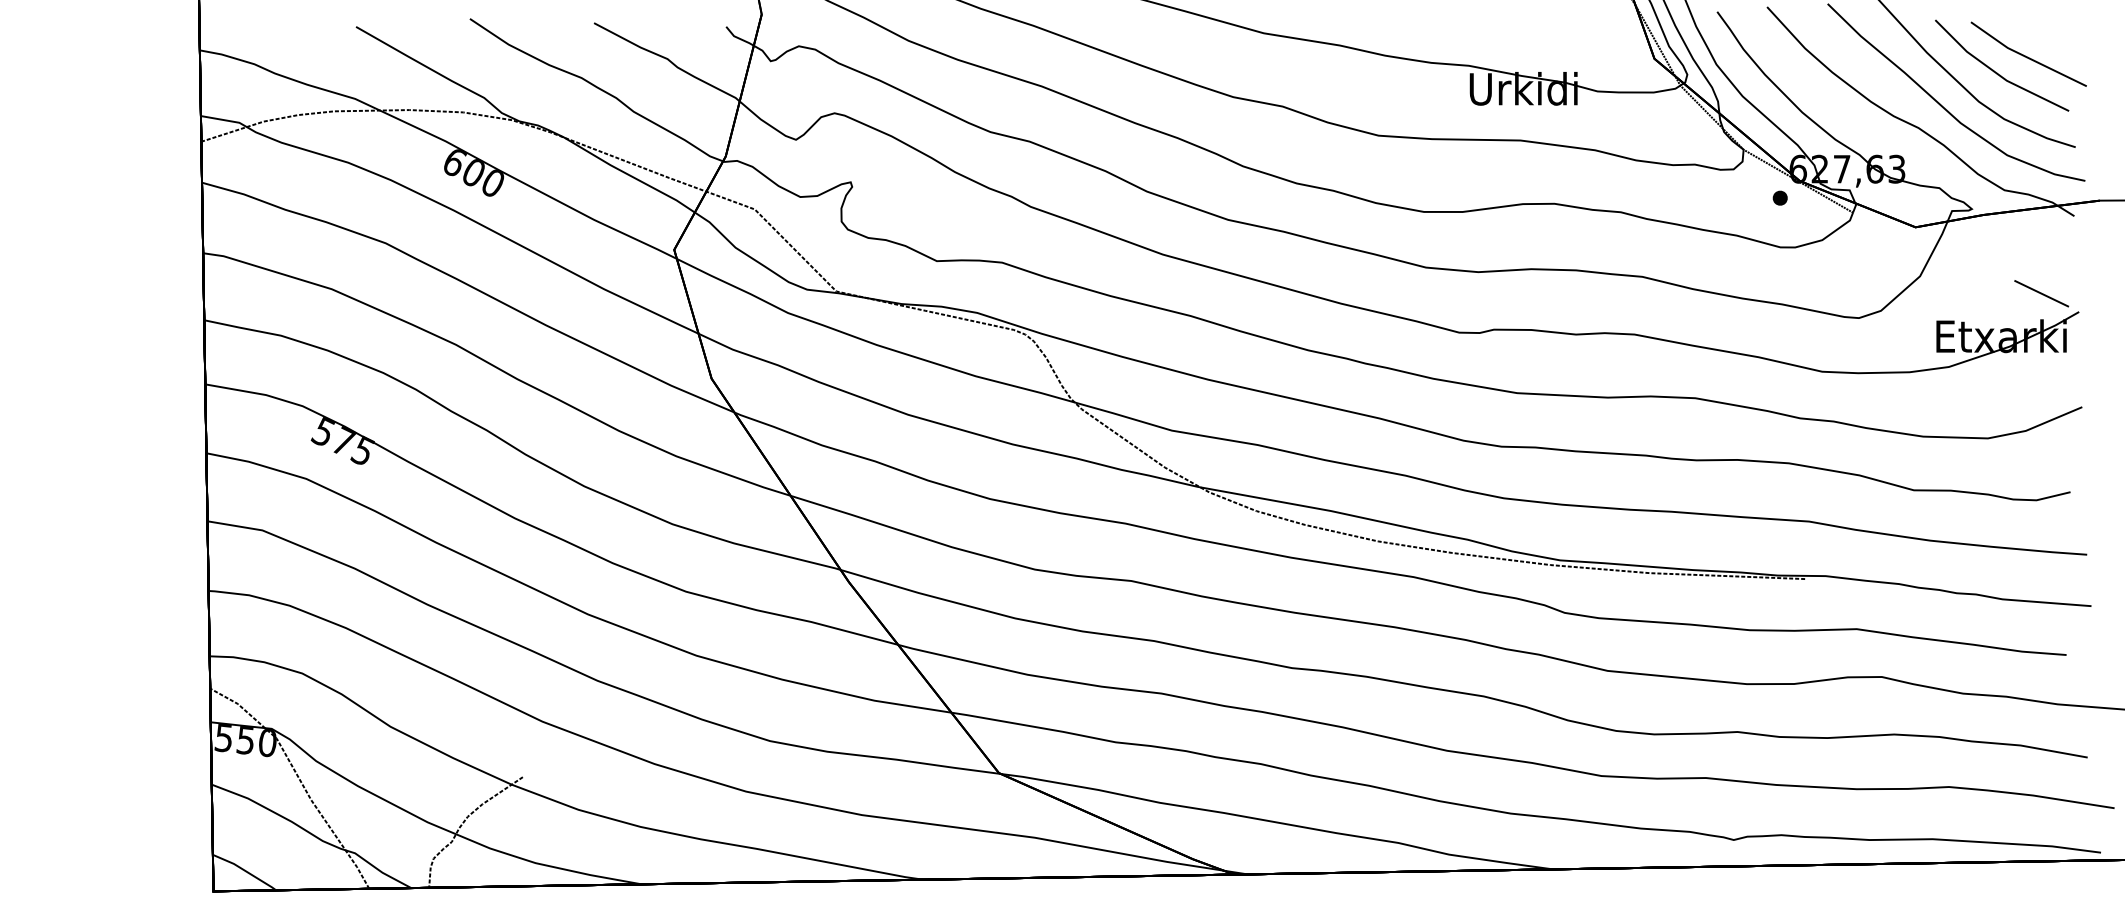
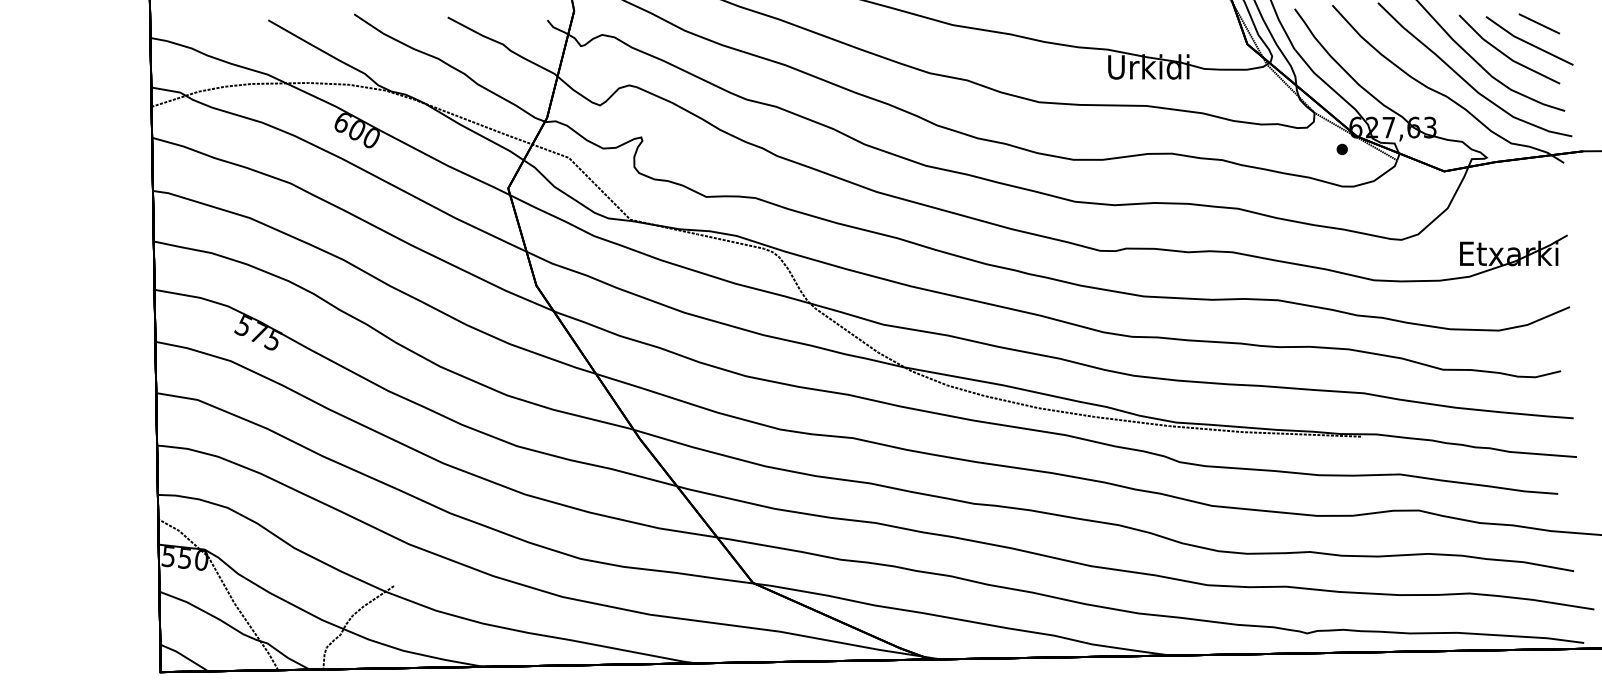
line: (2041, 293) -> (1539, 23), moved

